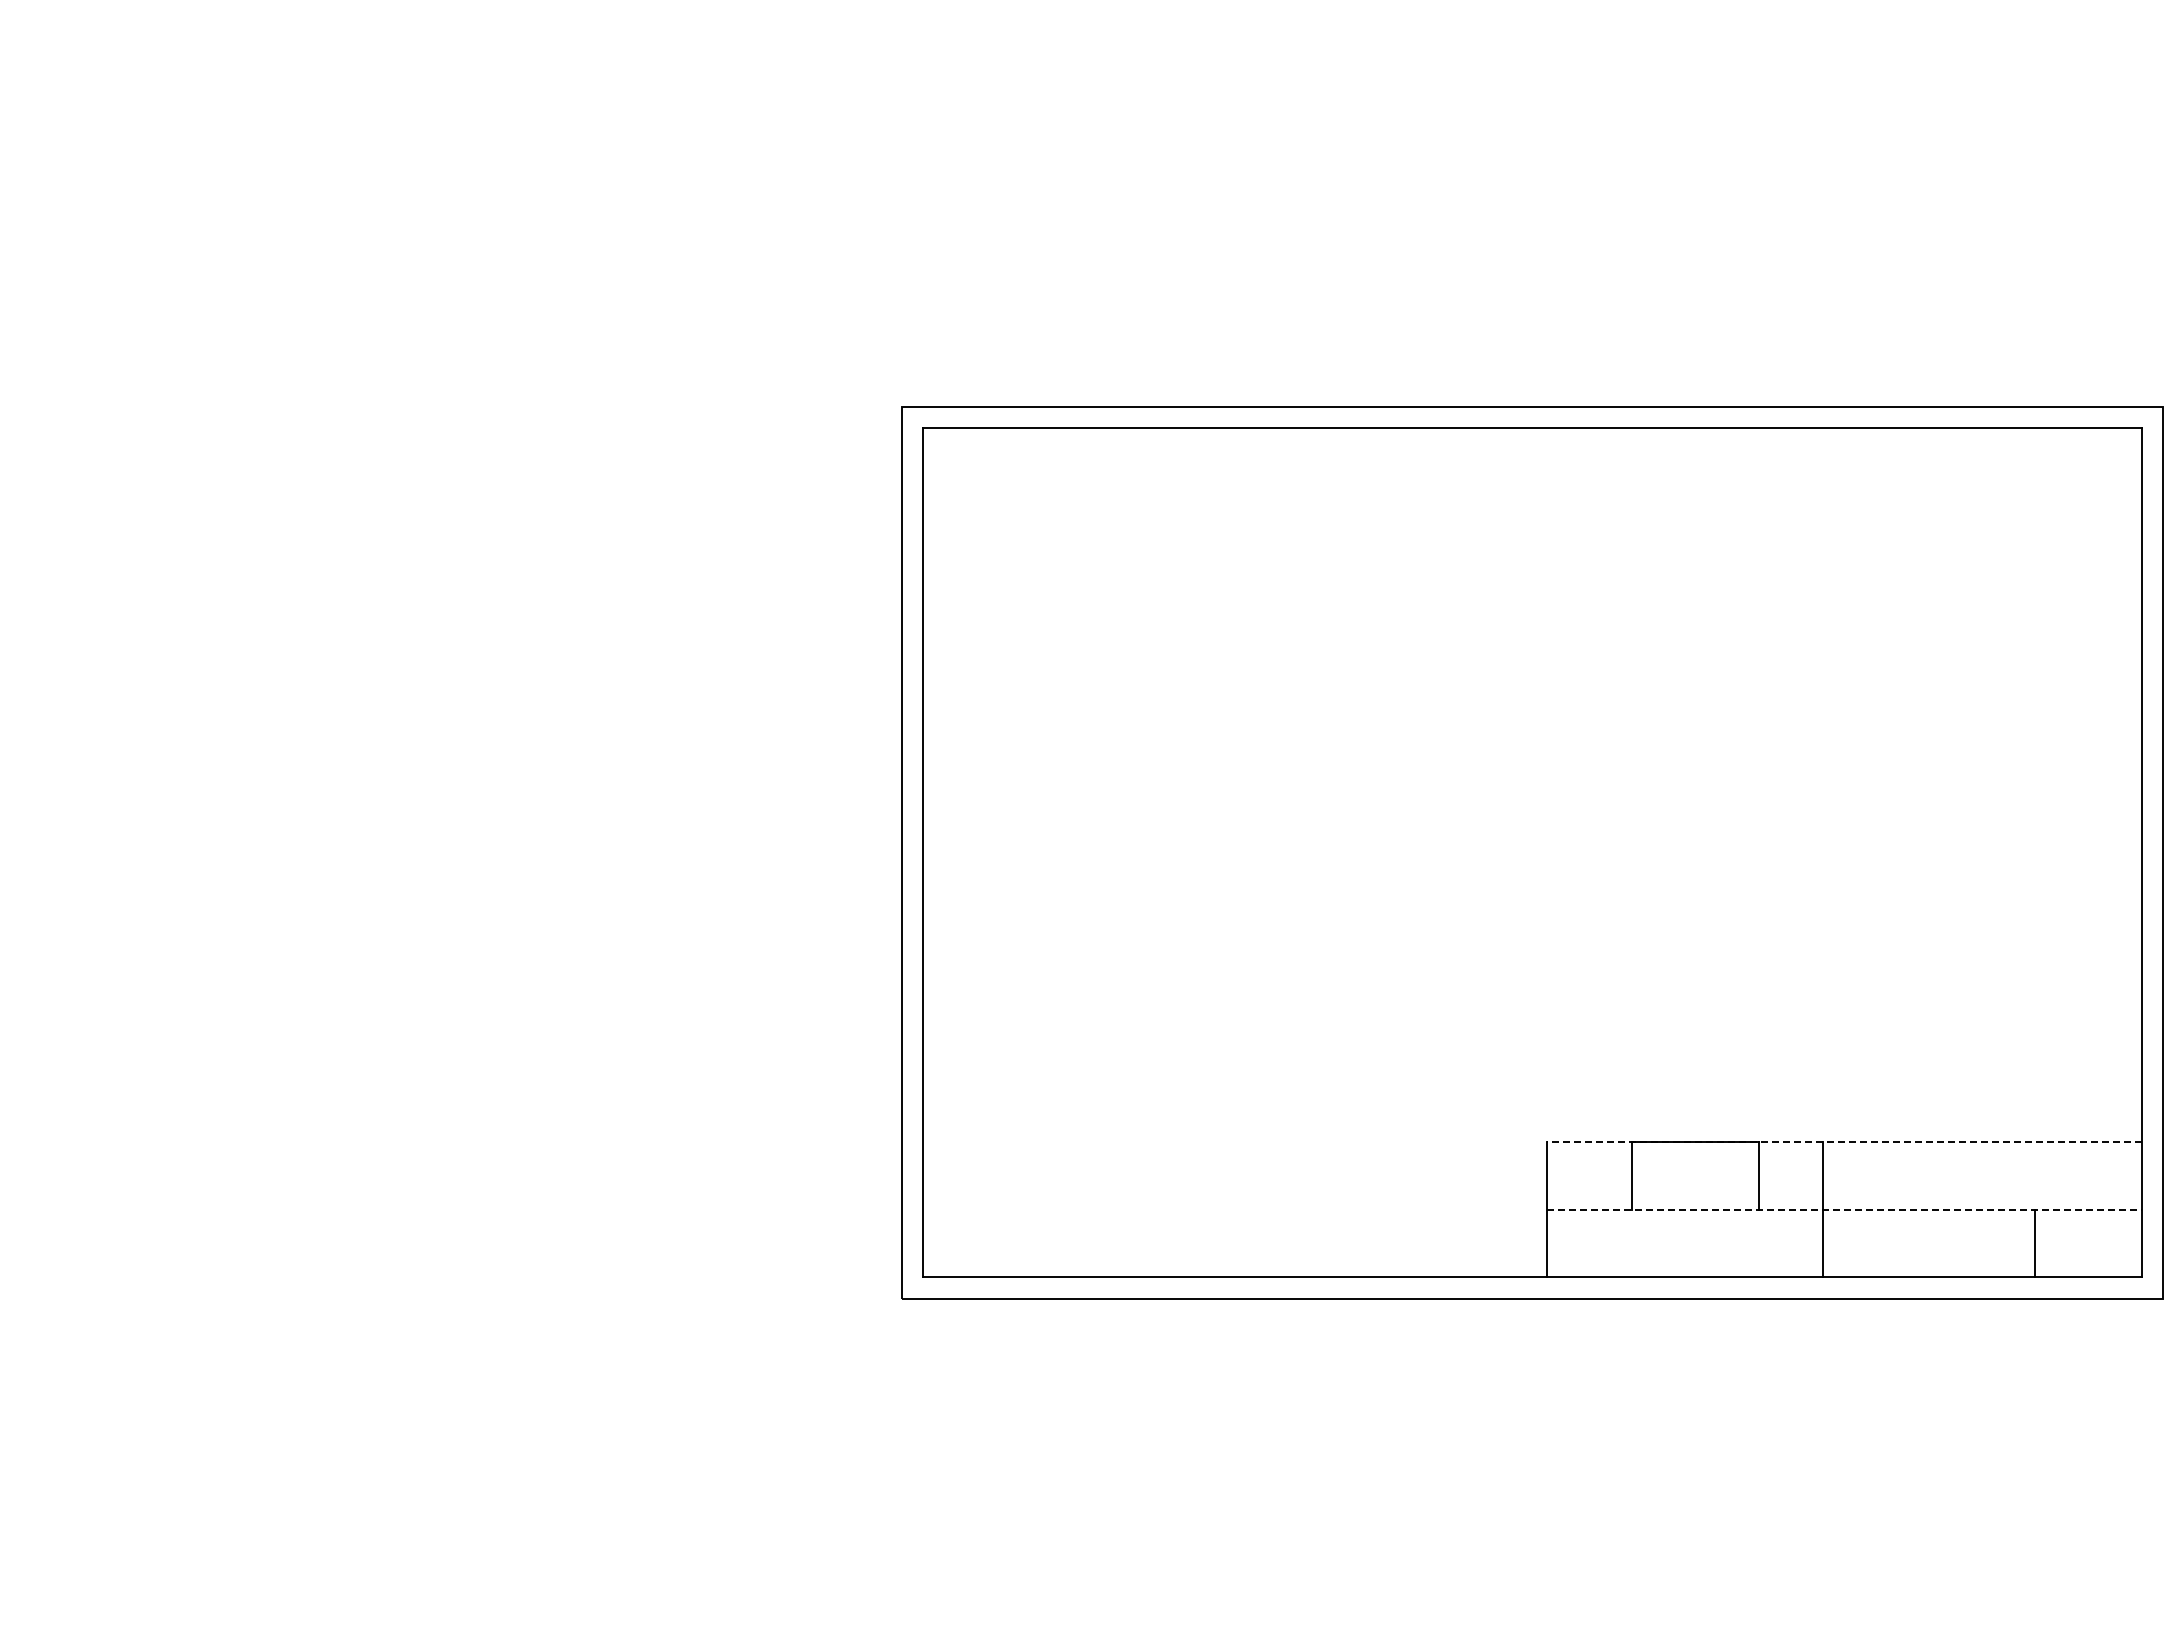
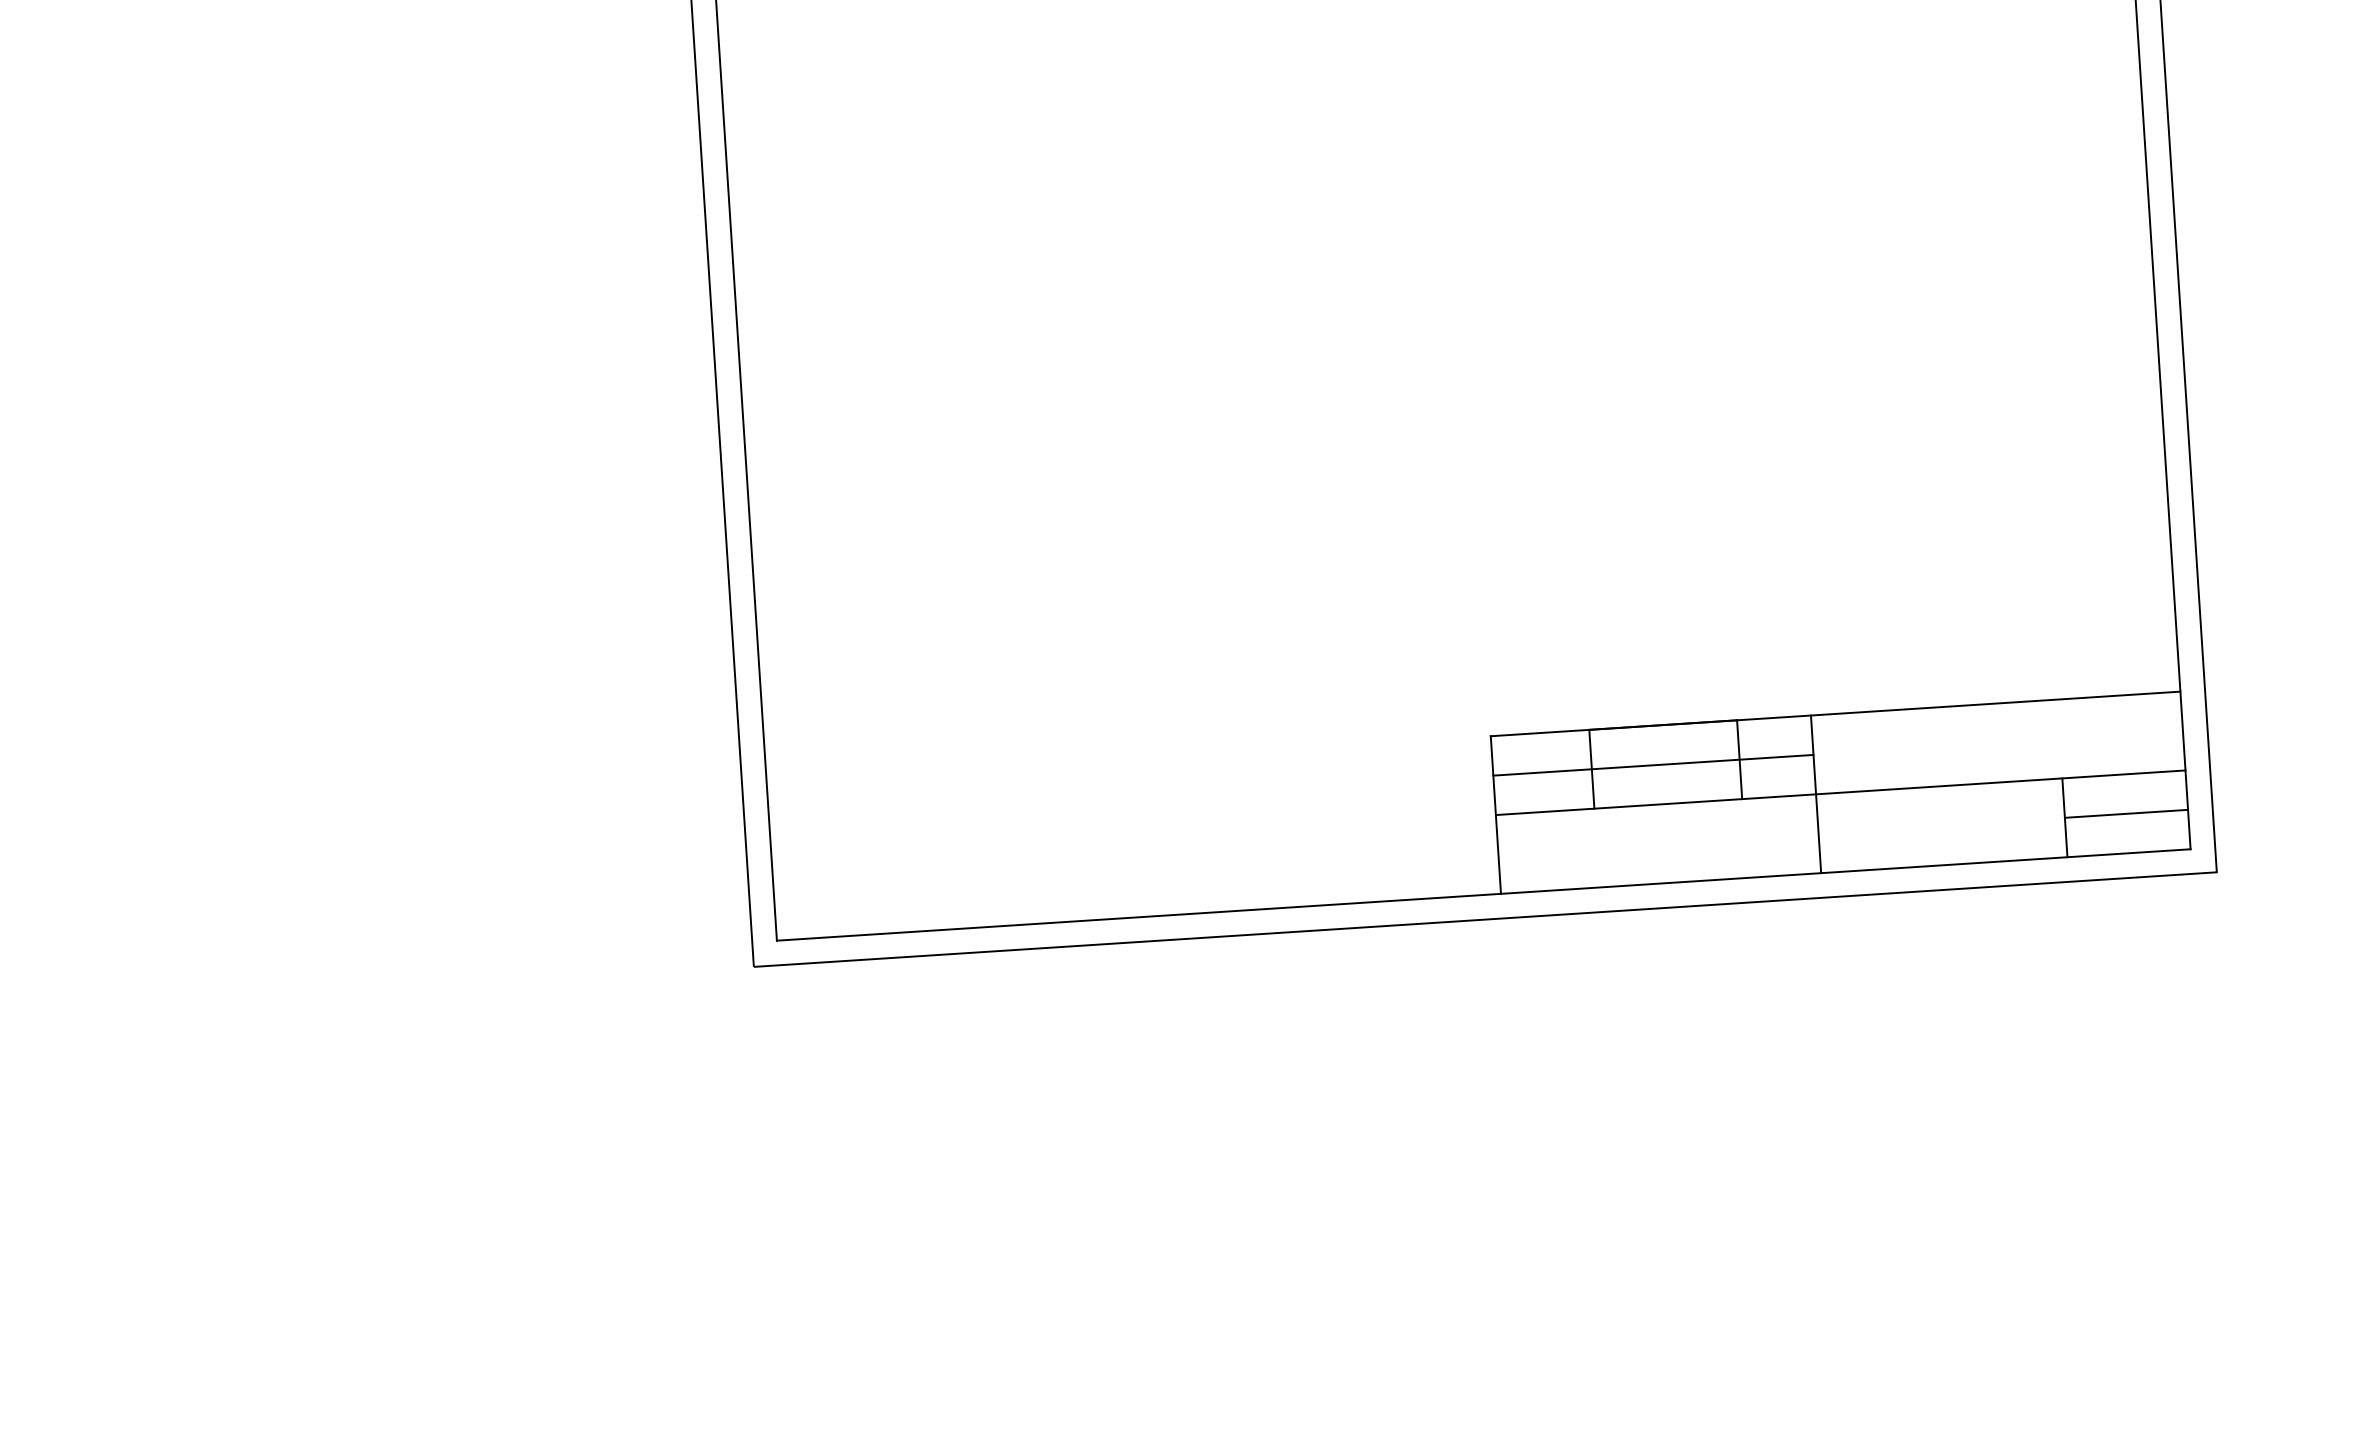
line: (1843, 1141) -> (1834, 713), dashed -> solid
line: (1685, 1175) -> (1653, 765), added
line: (1844, 1209) -> (1840, 792), dashed -> solid
line: (2088, 1243) -> (2126, 813), added

